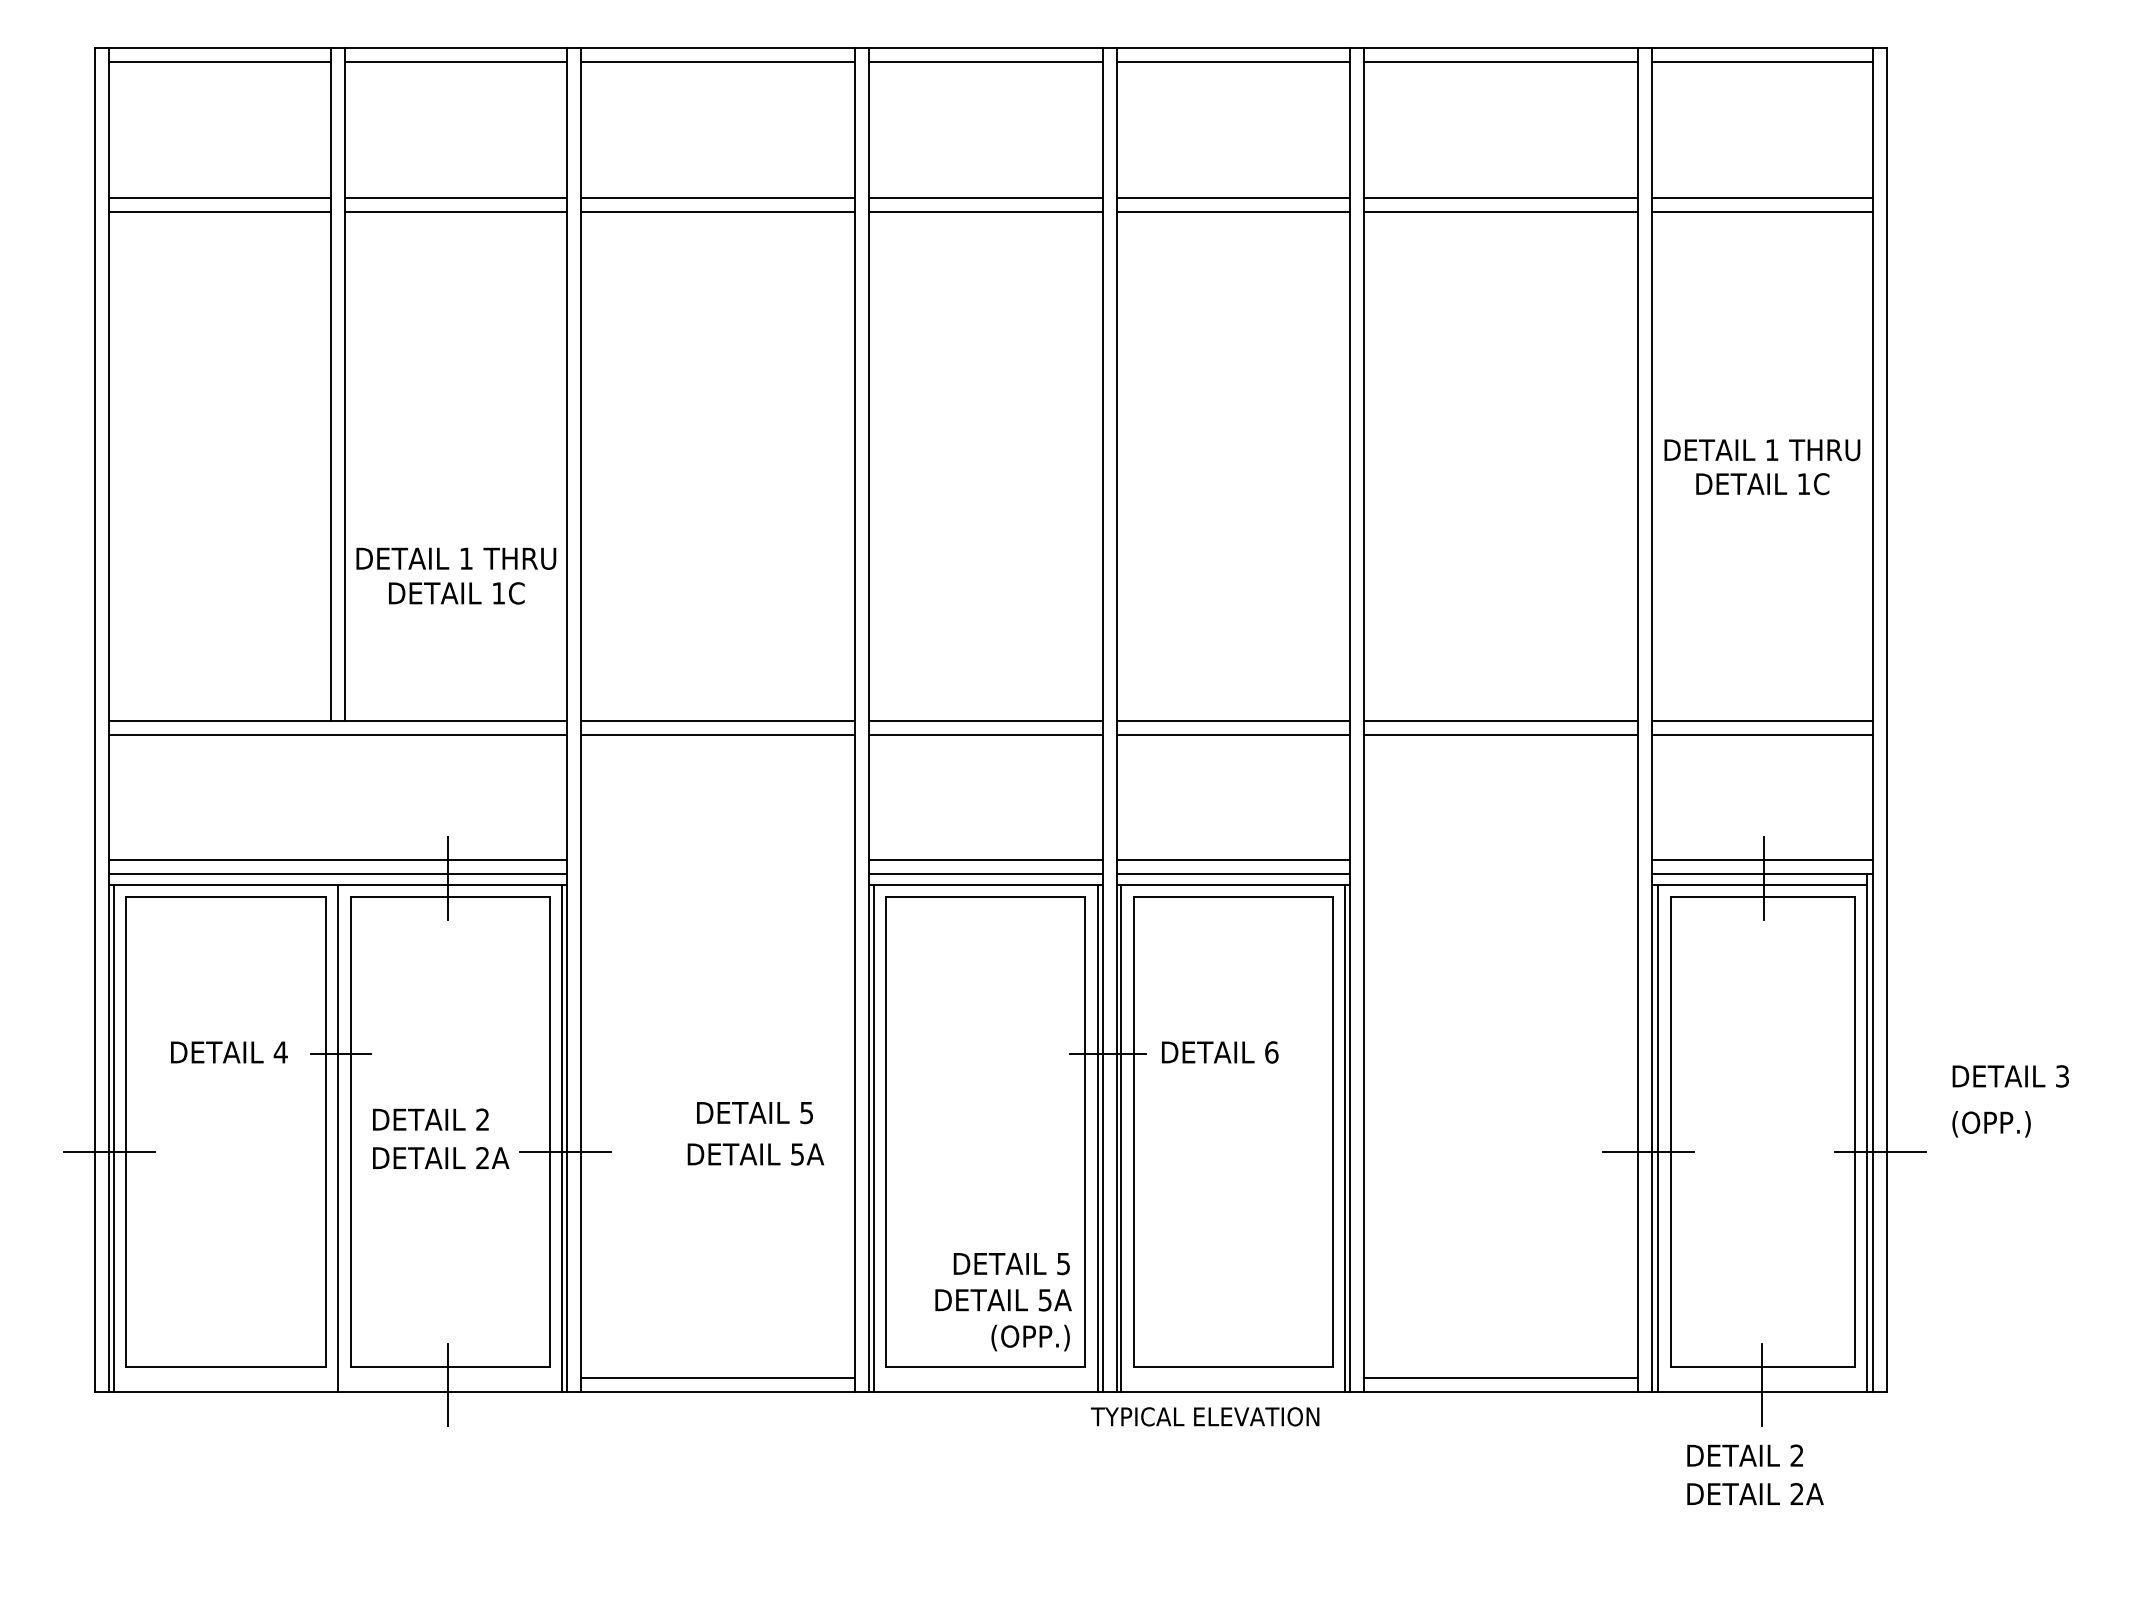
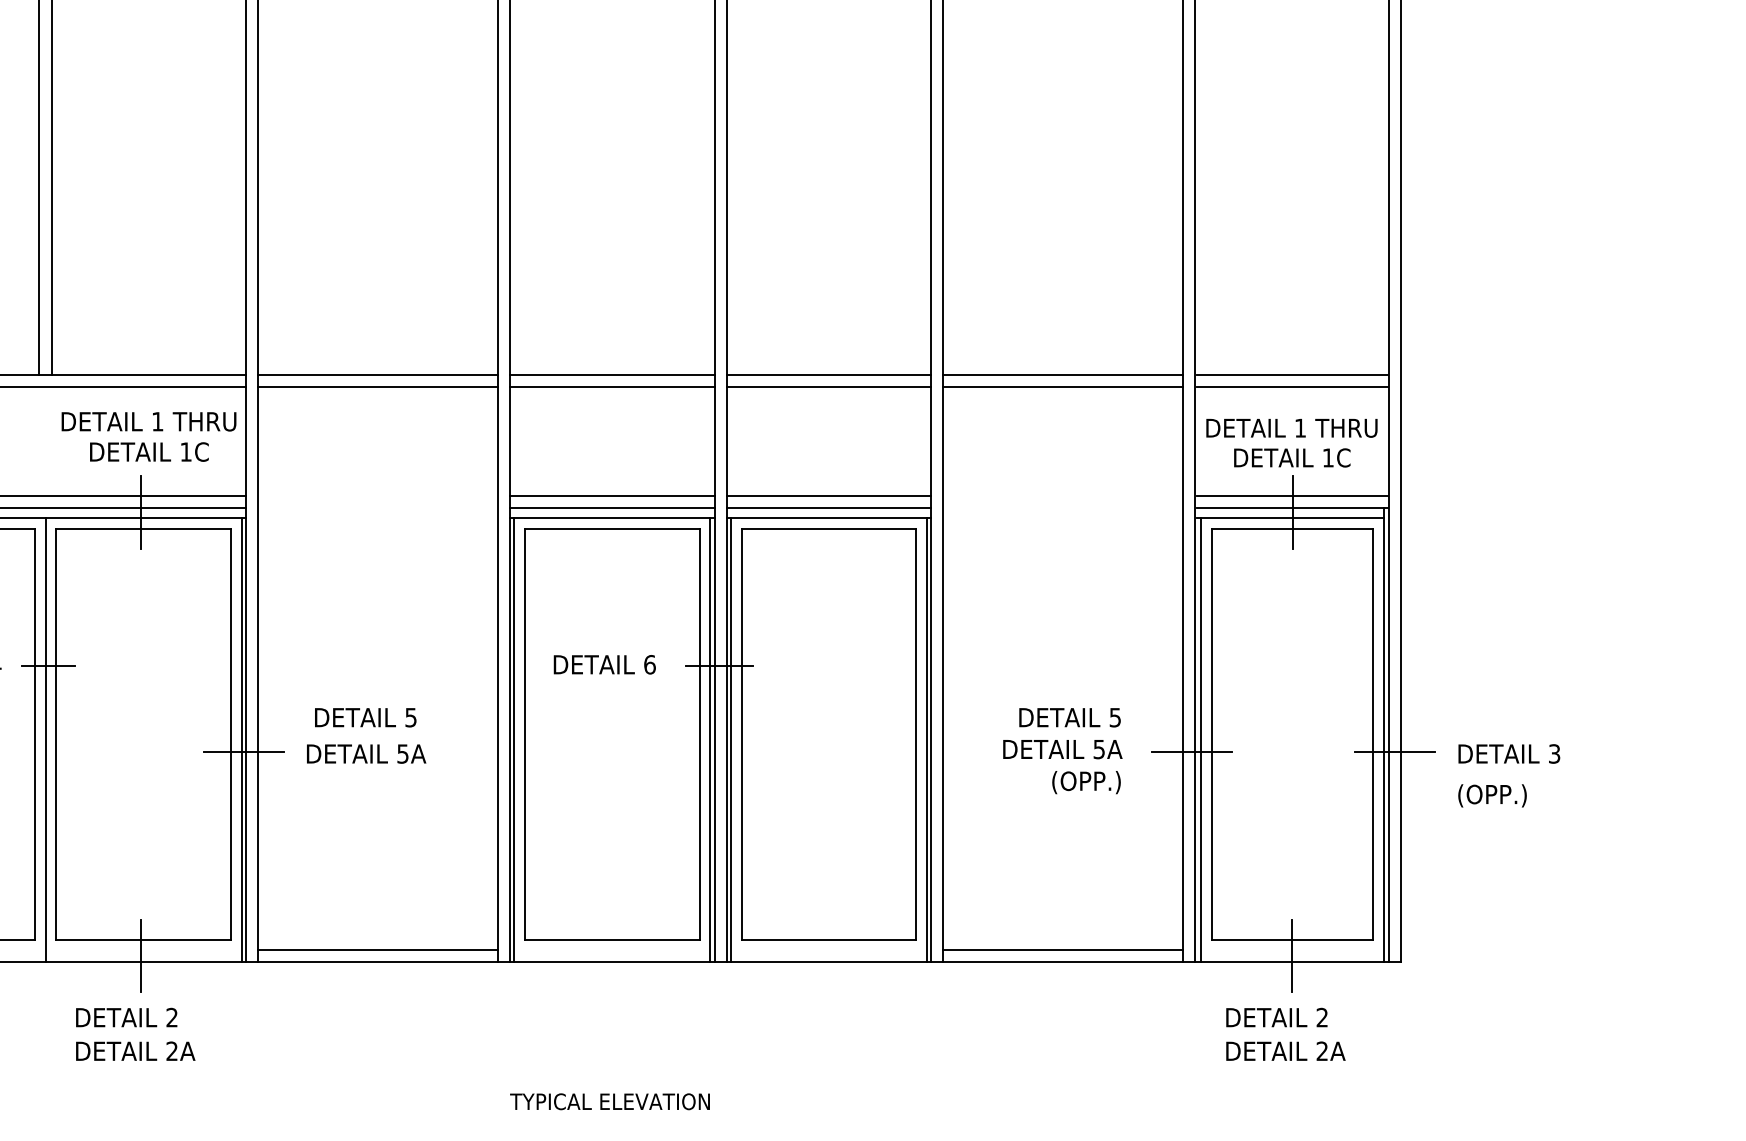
text: (1762, 467) -> (1292, 443), moved
text: (456, 575) -> (149, 436), moved
text: (1220, 1052) -> (605, 664), moved
text: (2010, 1101) -> (1509, 775), moved
text: (755, 1133) -> (366, 735), moved
text: (441, 1138) -> (136, 1034), moved
text: (1003, 1302) -> (1062, 751), moved
text: (1205, 1416) -> (610, 1101), moved

